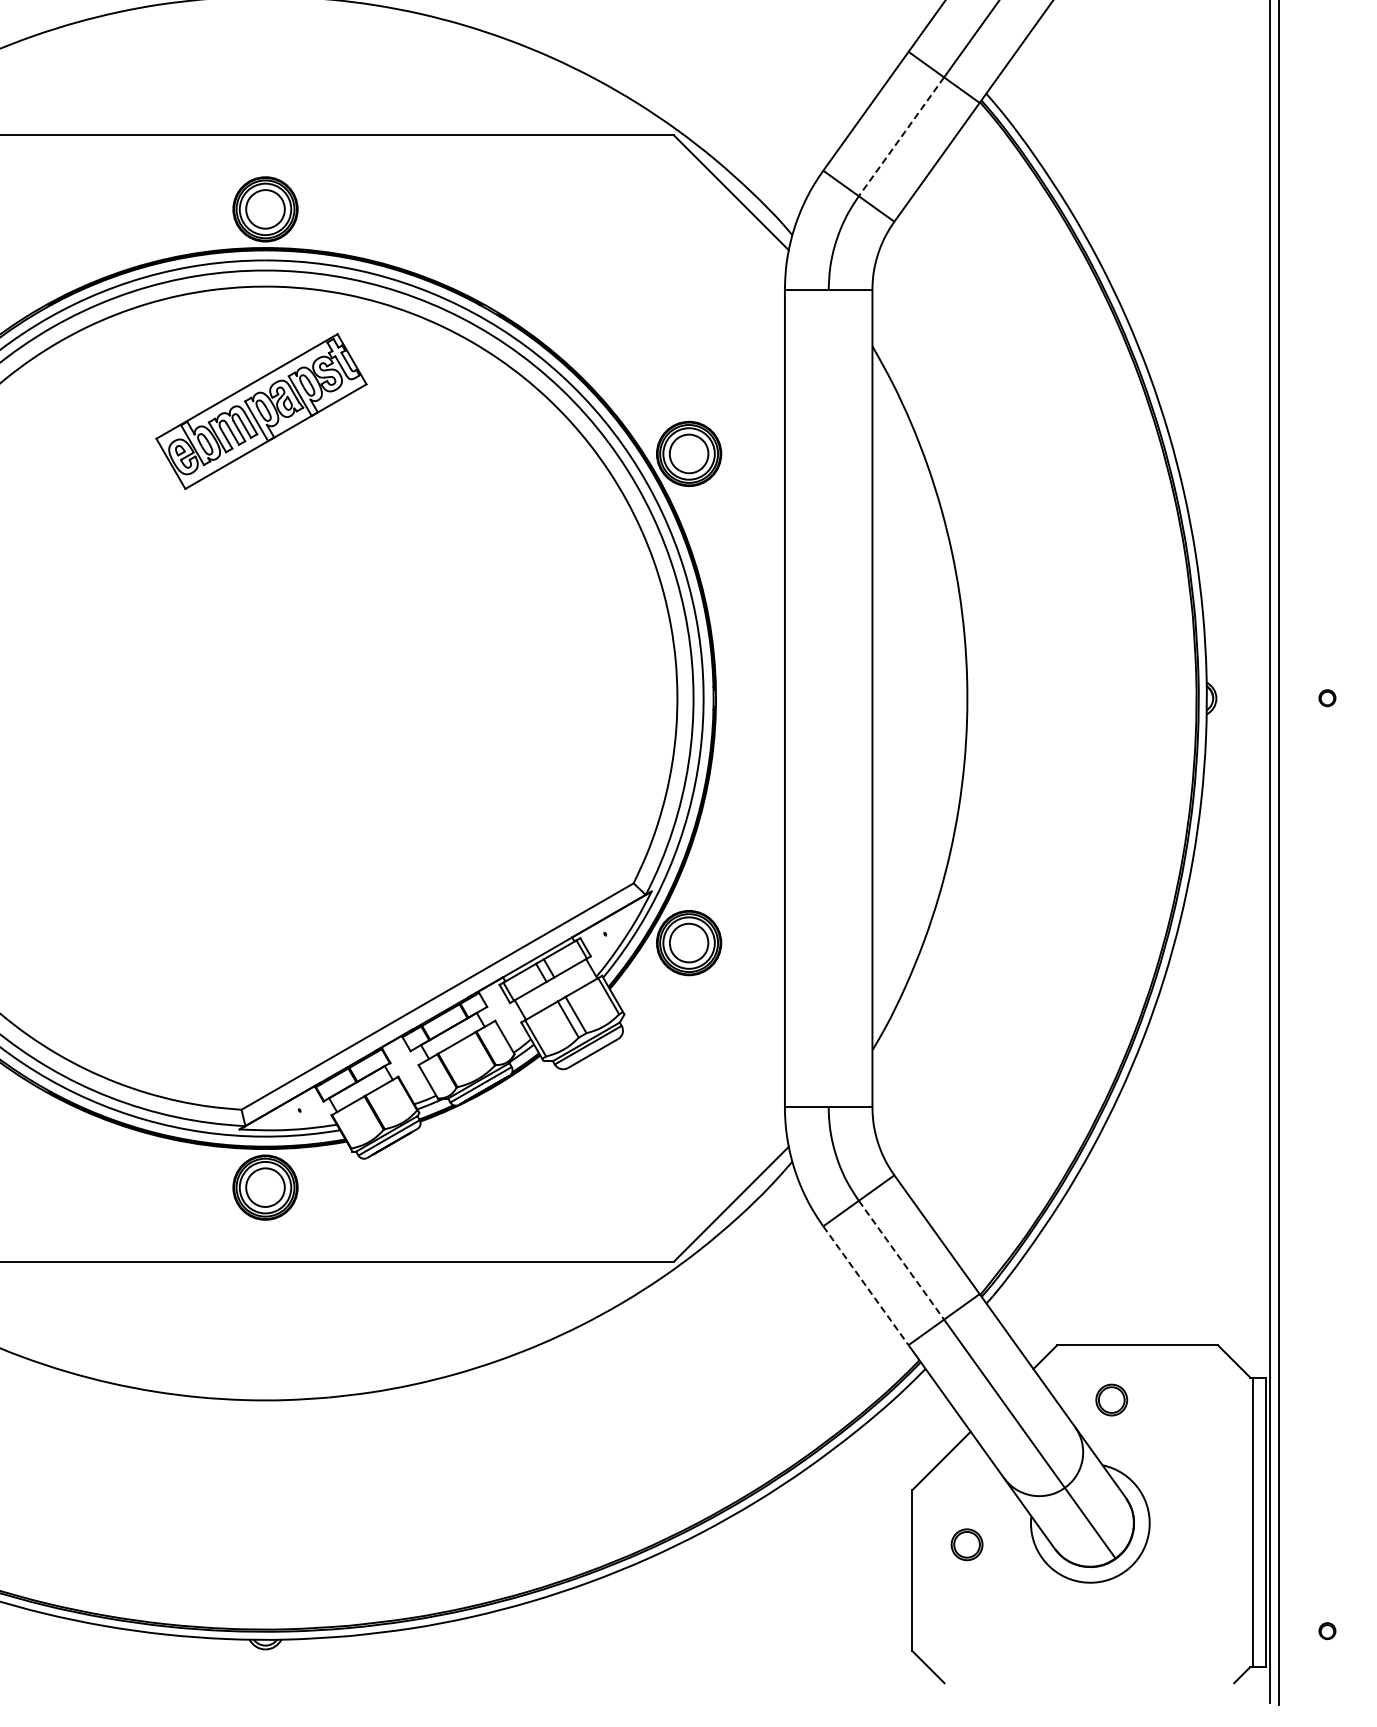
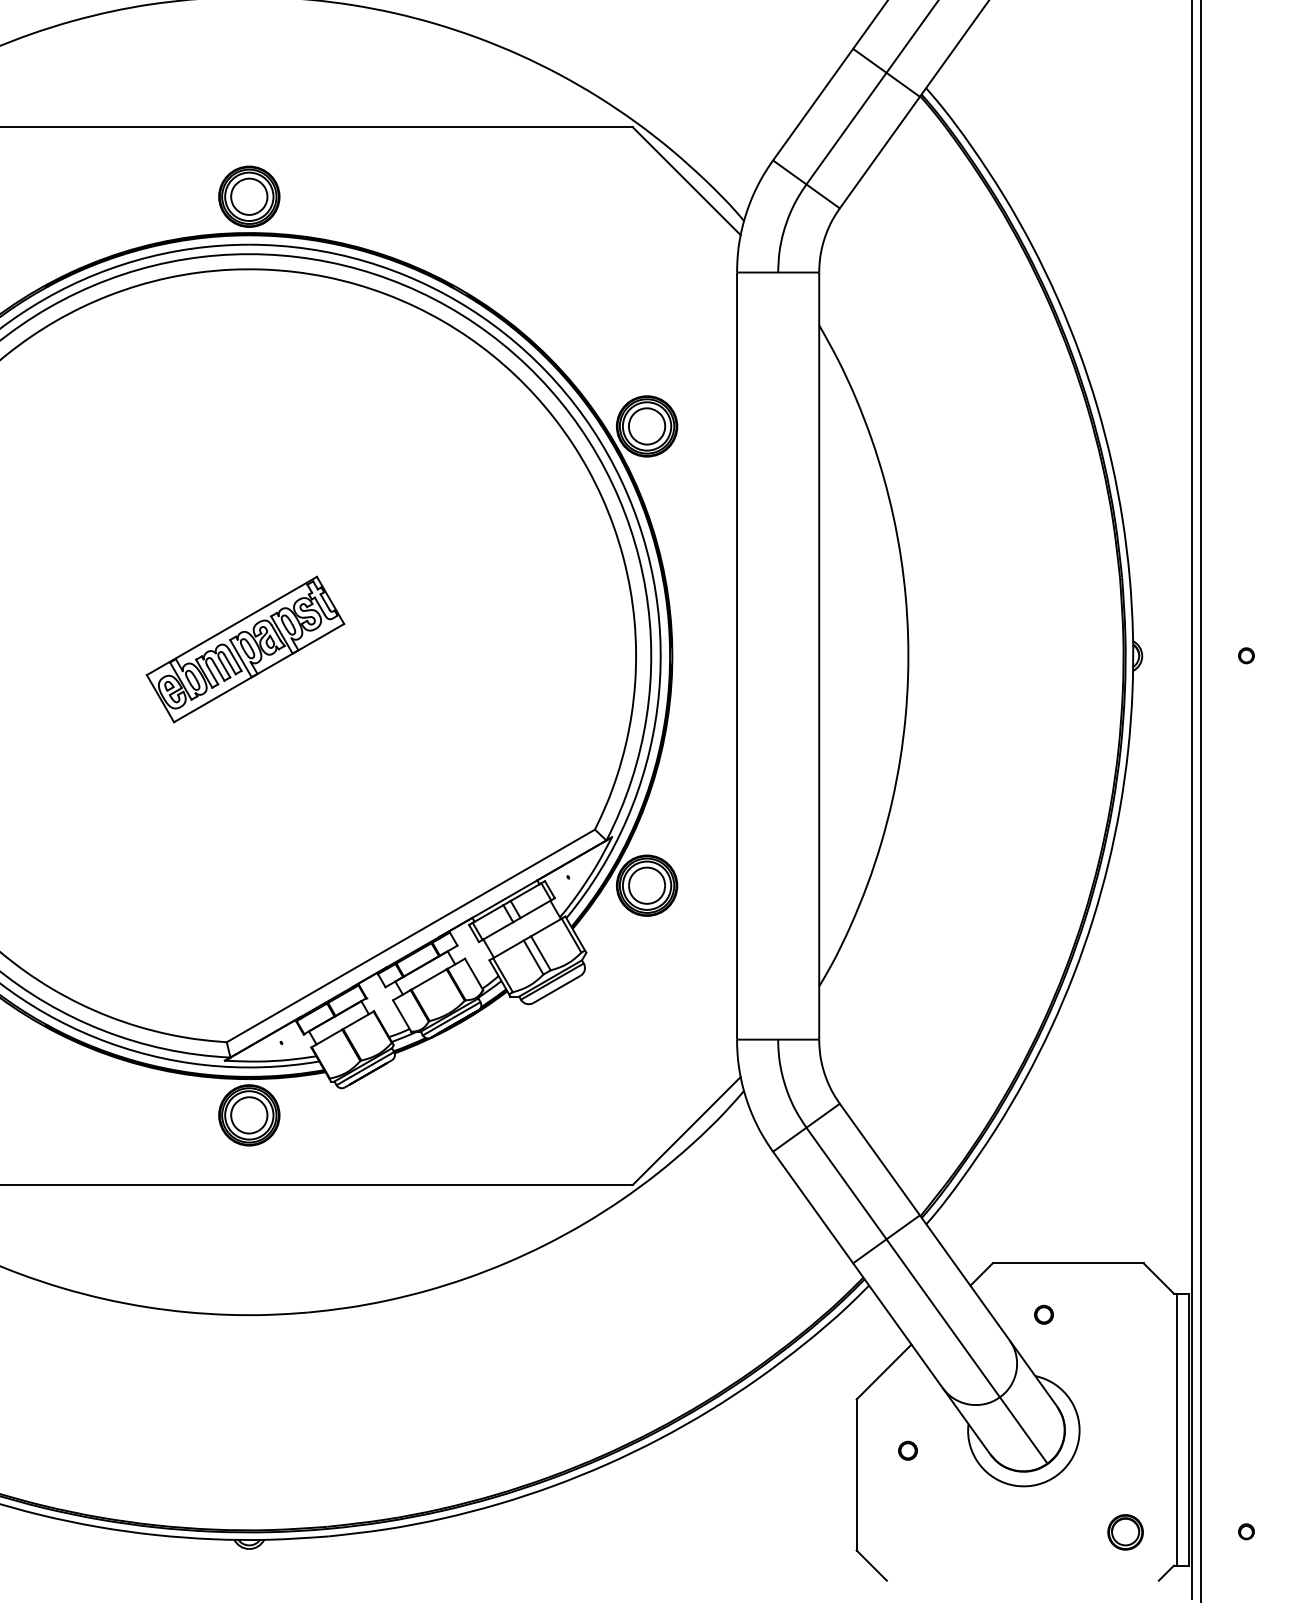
line: (901, 137) -> (846, 129), dashed -> solid
part: (261, 411) -> (245, 649), moved
line: (901, 1260) -> (846, 1183), dashed -> solid
line: (866, 1286) -> (813, 1208), dashed -> solid
circle: (1111, 1399) -> (1043, 1314), size x0.62
circle: (966, 1544) -> (907, 1450), size x0.62
part: (1198, 1631) -> (1125, 1532), added

